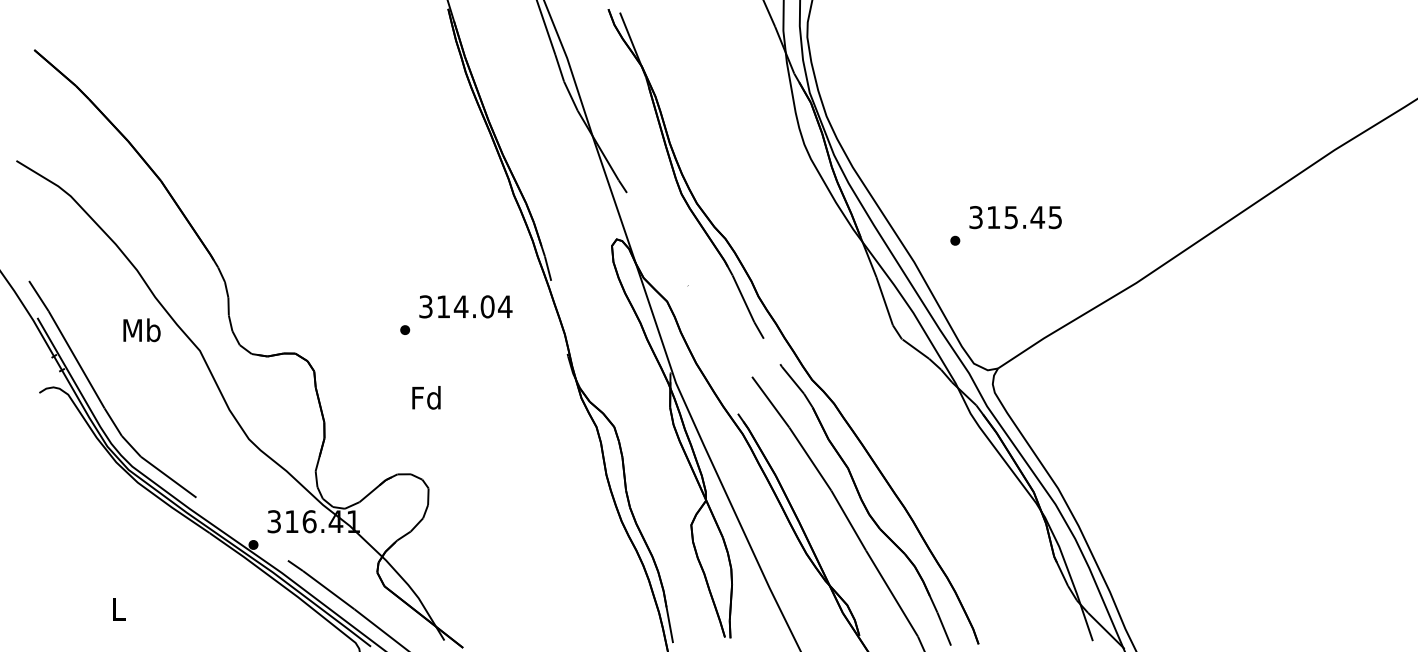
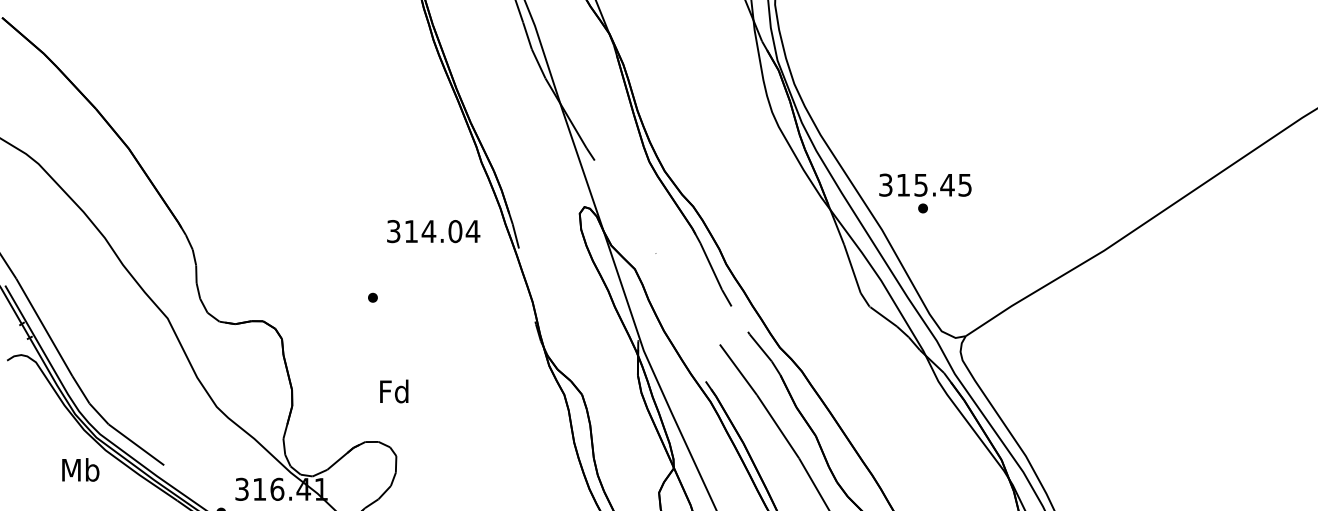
text: (1015, 217) -> (925, 185), moved
text: (465, 306) -> (433, 231), moved
text: (141, 330) -> (80, 470), moved
text: (426, 397) -> (394, 391), moved

